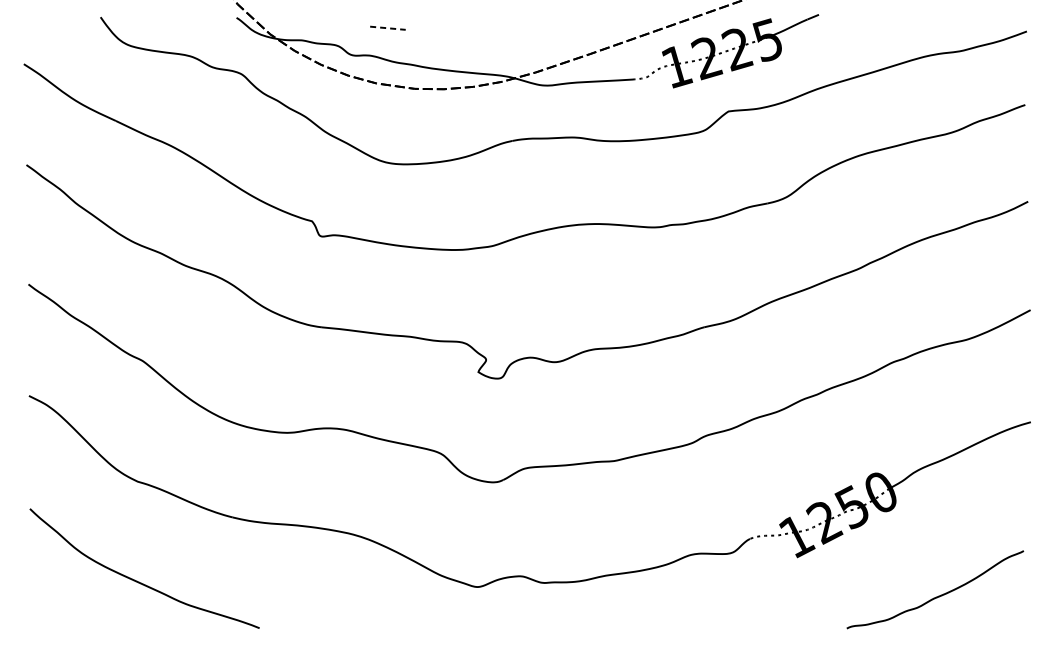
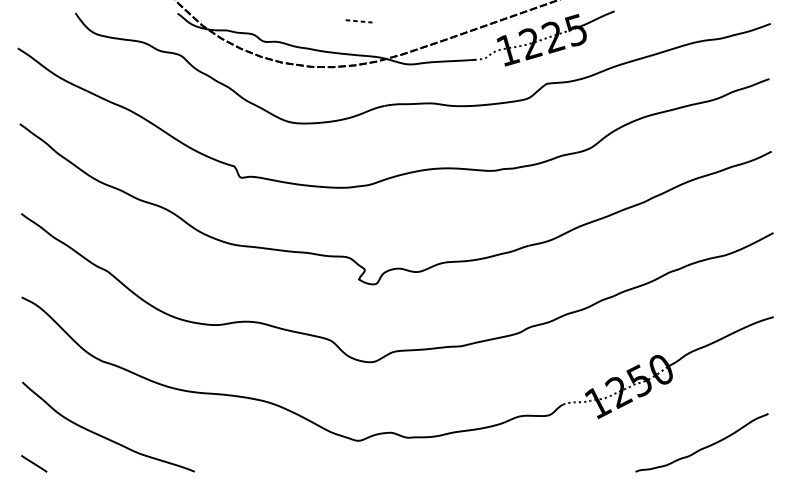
line: (385, 28) -> (357, 21), moved
line: (46, 617) -> (34, 463), added

